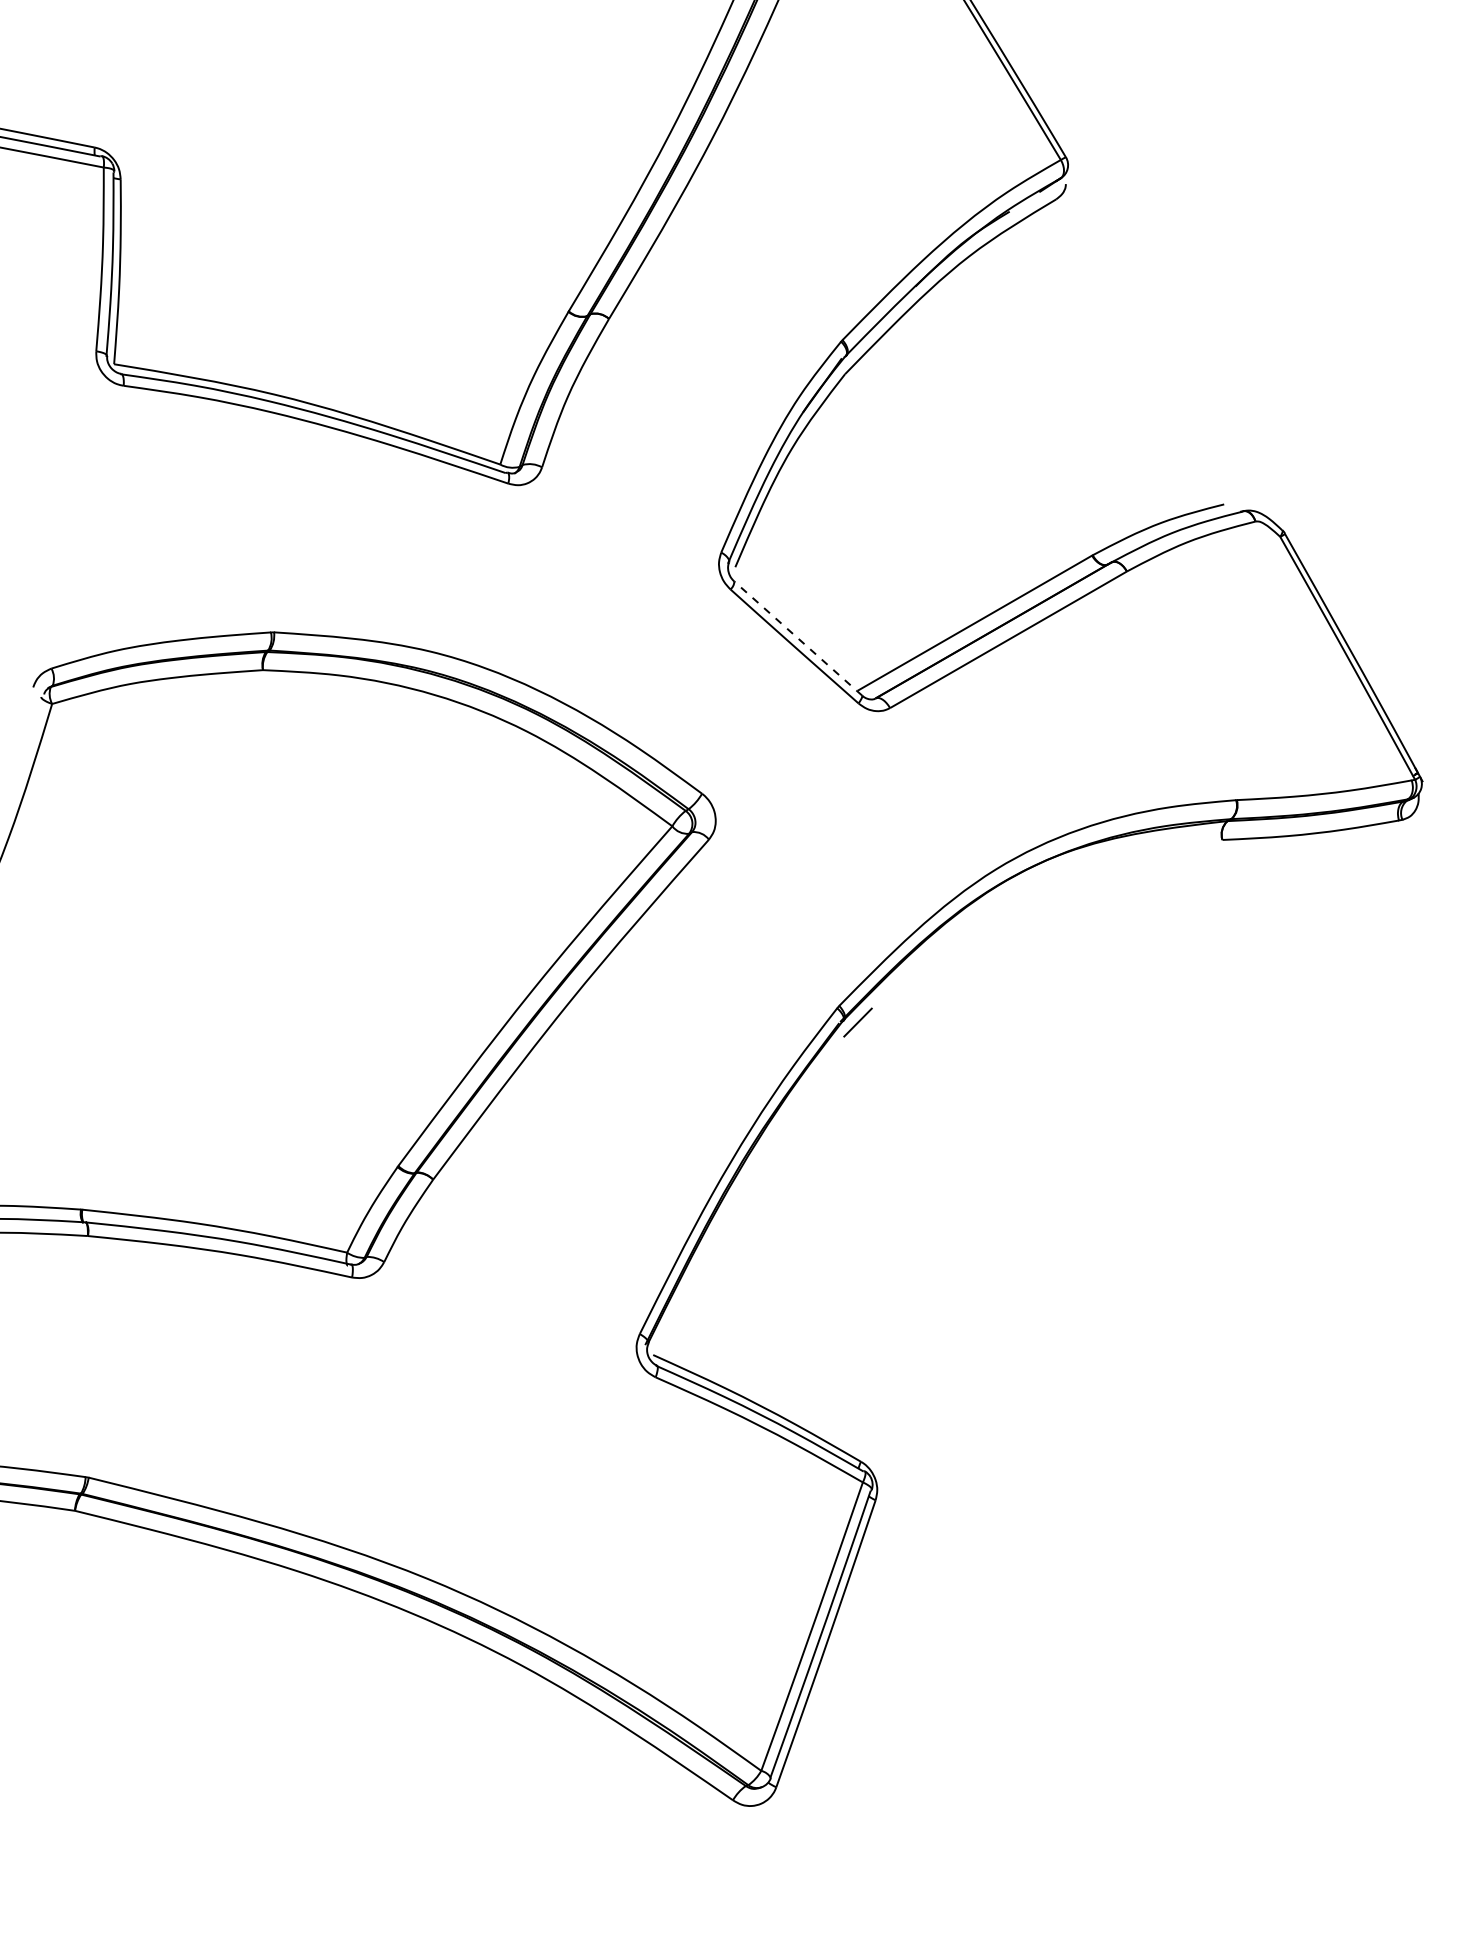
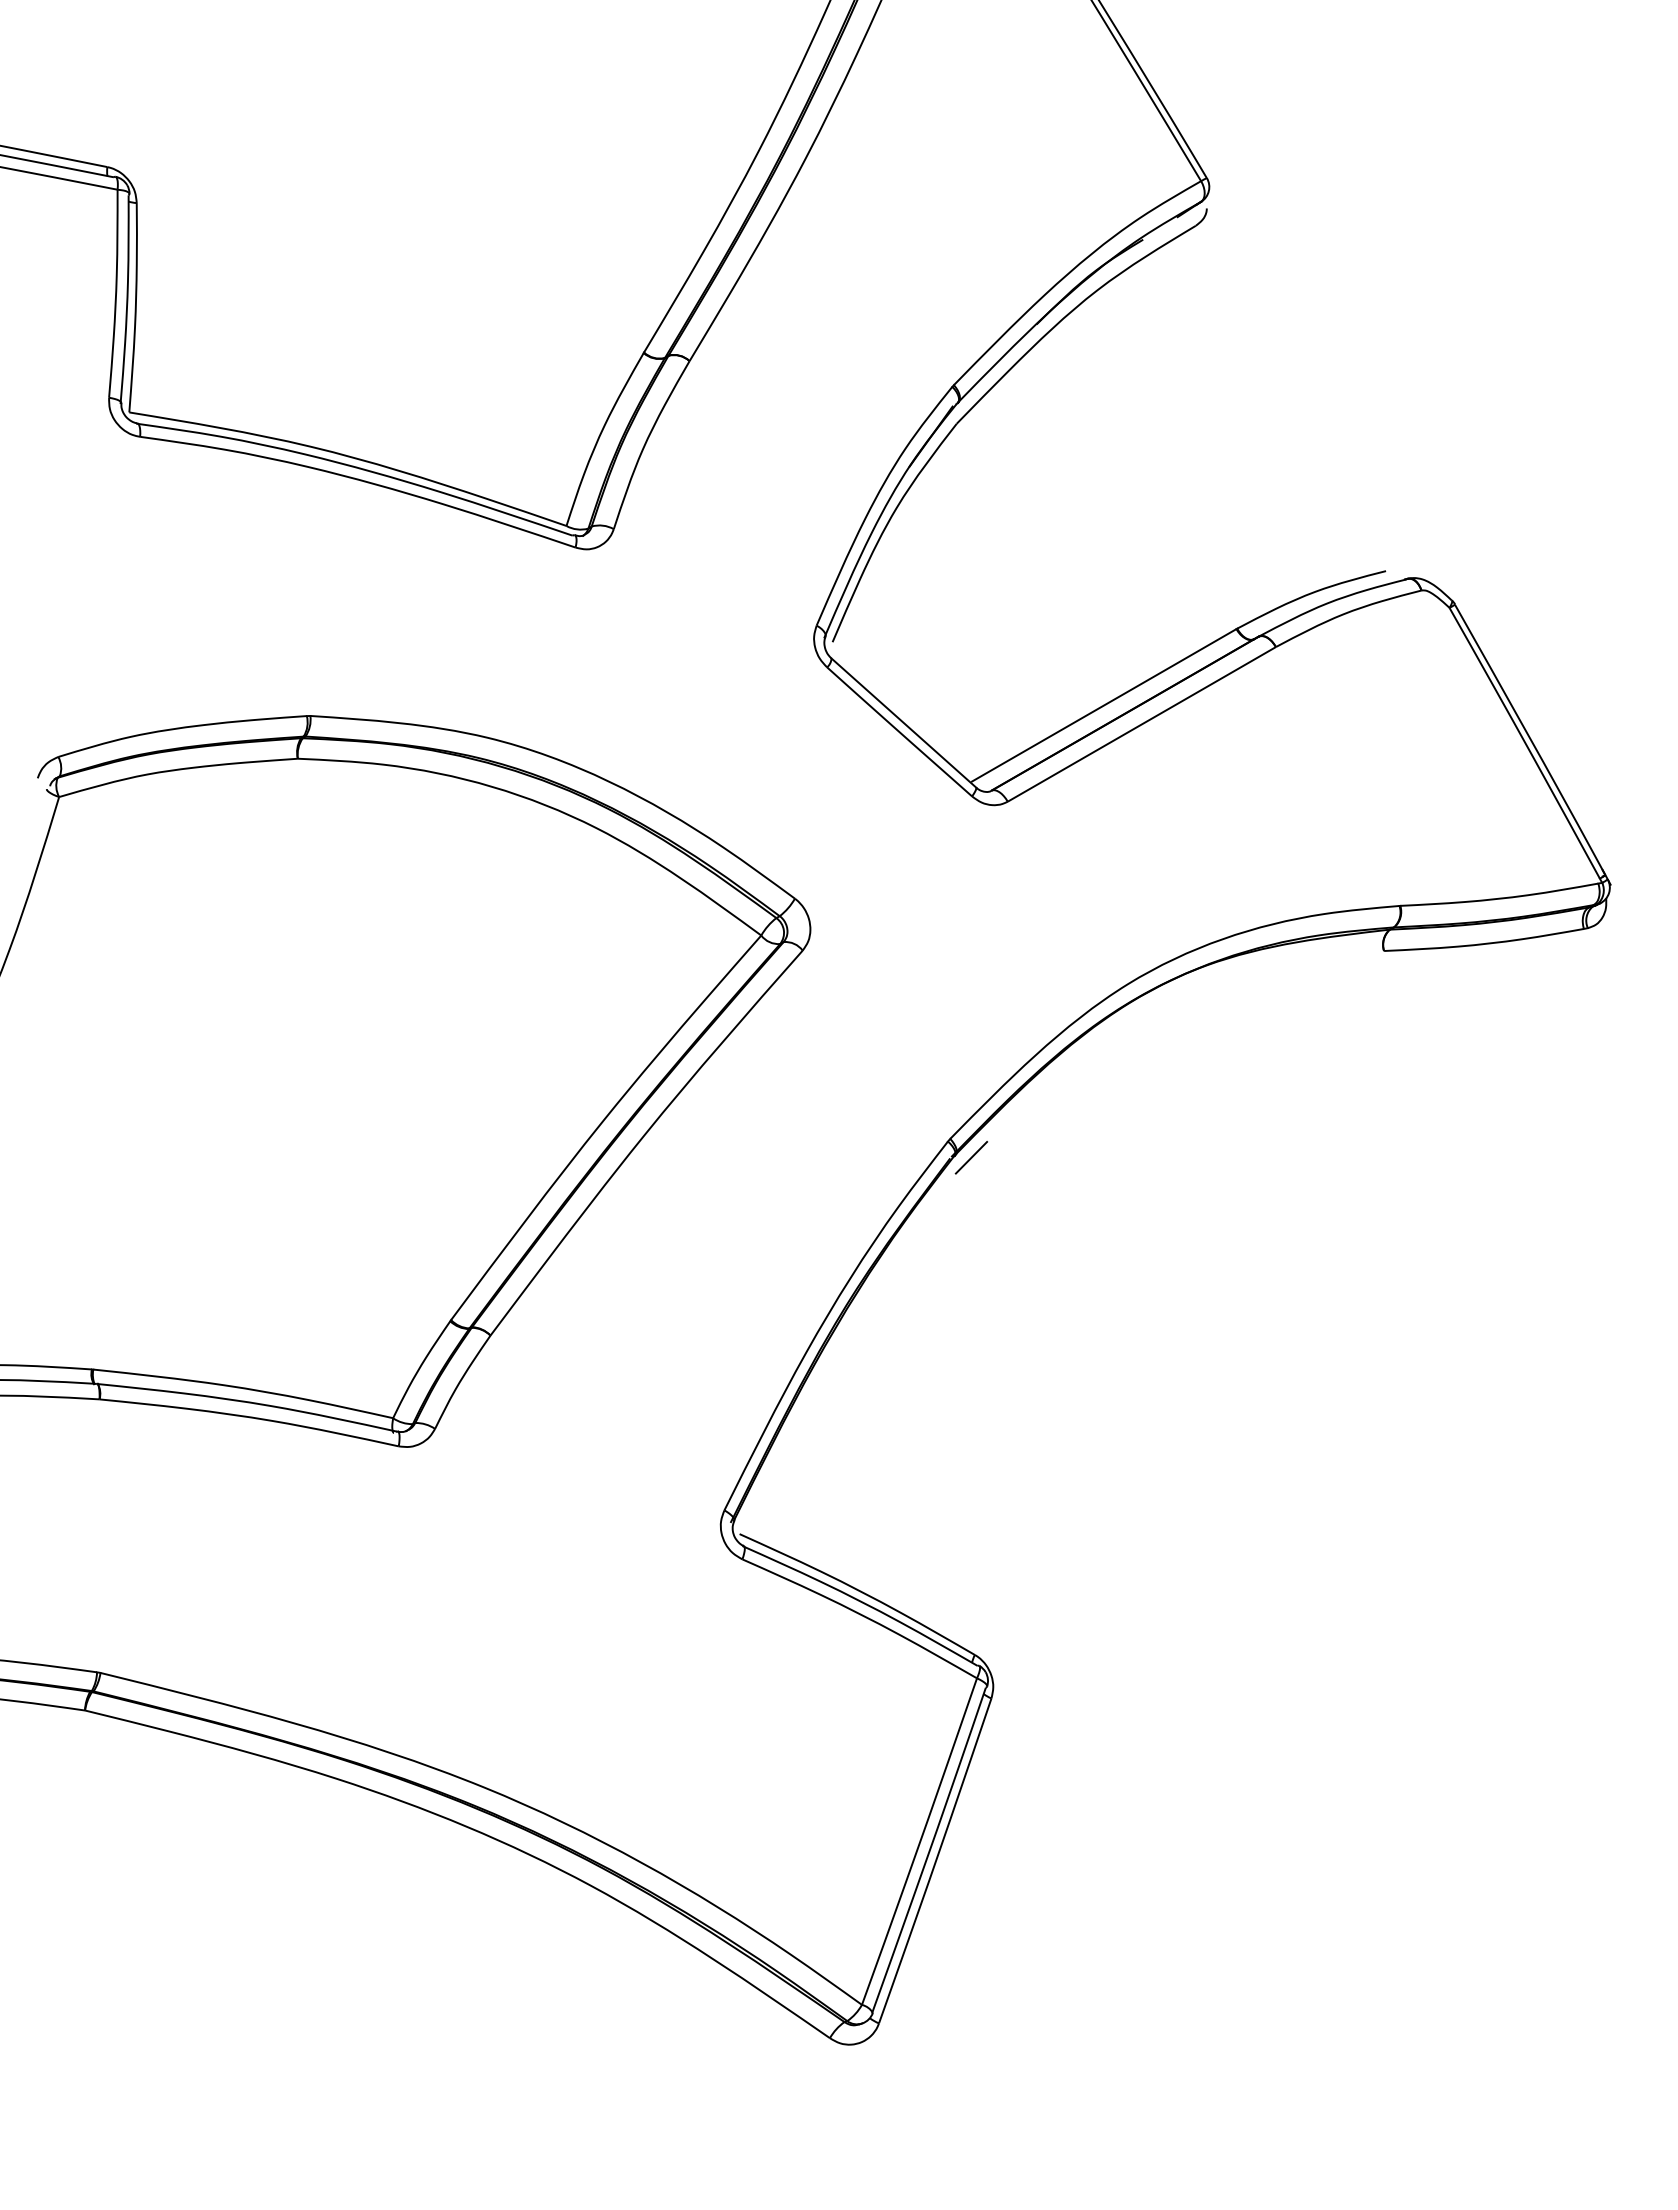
line: (797, 639) -> (903, 723), dashed -> solid

